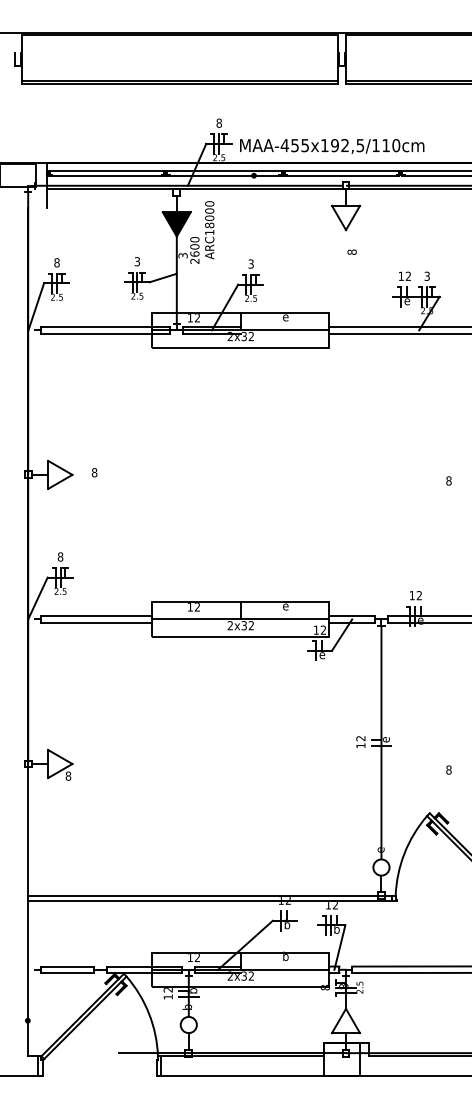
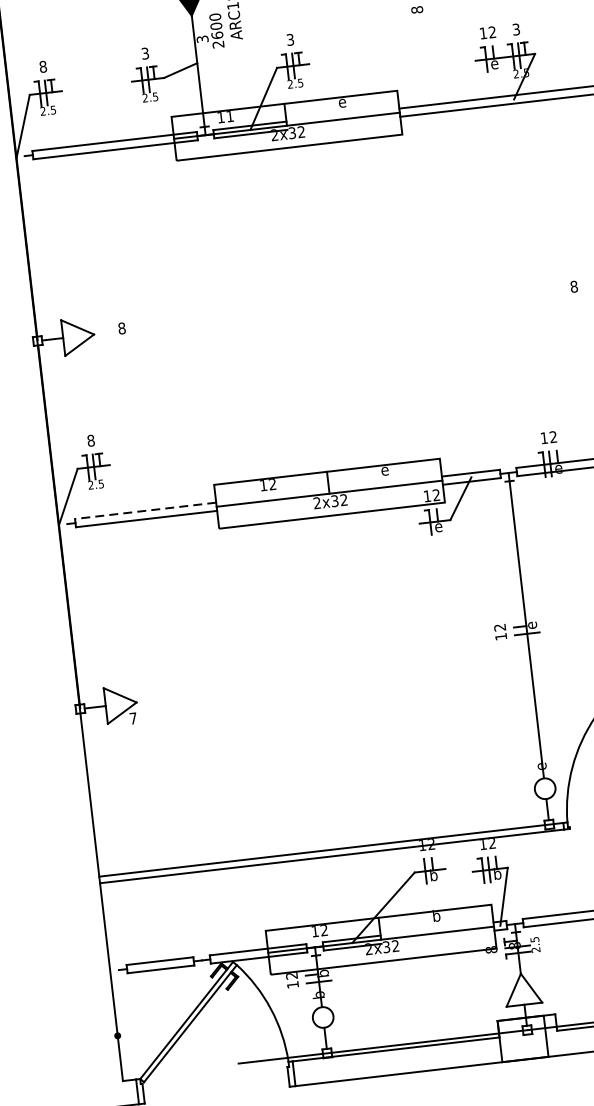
text: (196, 318) -> (228, 117), 12 -> 11
line: (96, 616) -> (145, 511), solid -> dashed
text: (68, 775) -> (133, 717), 8 -> 7

